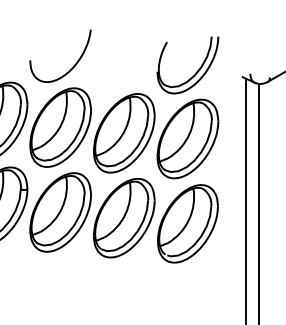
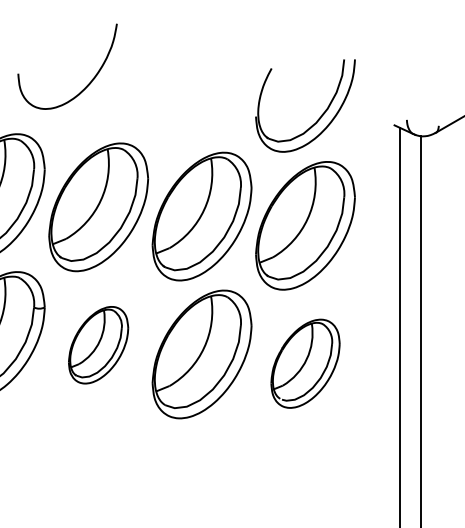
curve: (72, 66) -> (87, 83), moved
part: (60, 212) -> (98, 345), size x0.6
part: (187, 223) -> (304, 363), size x0.7

